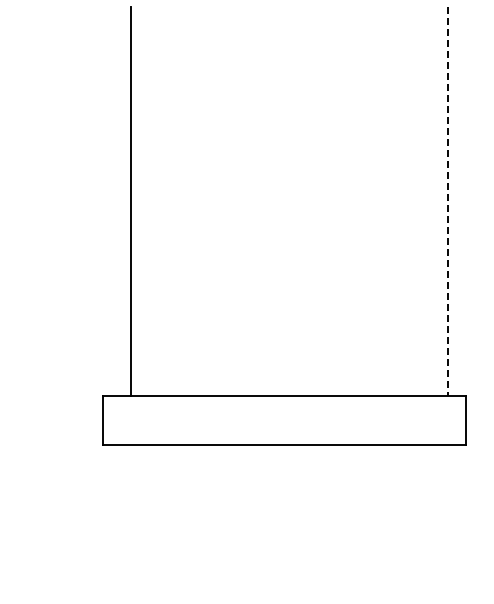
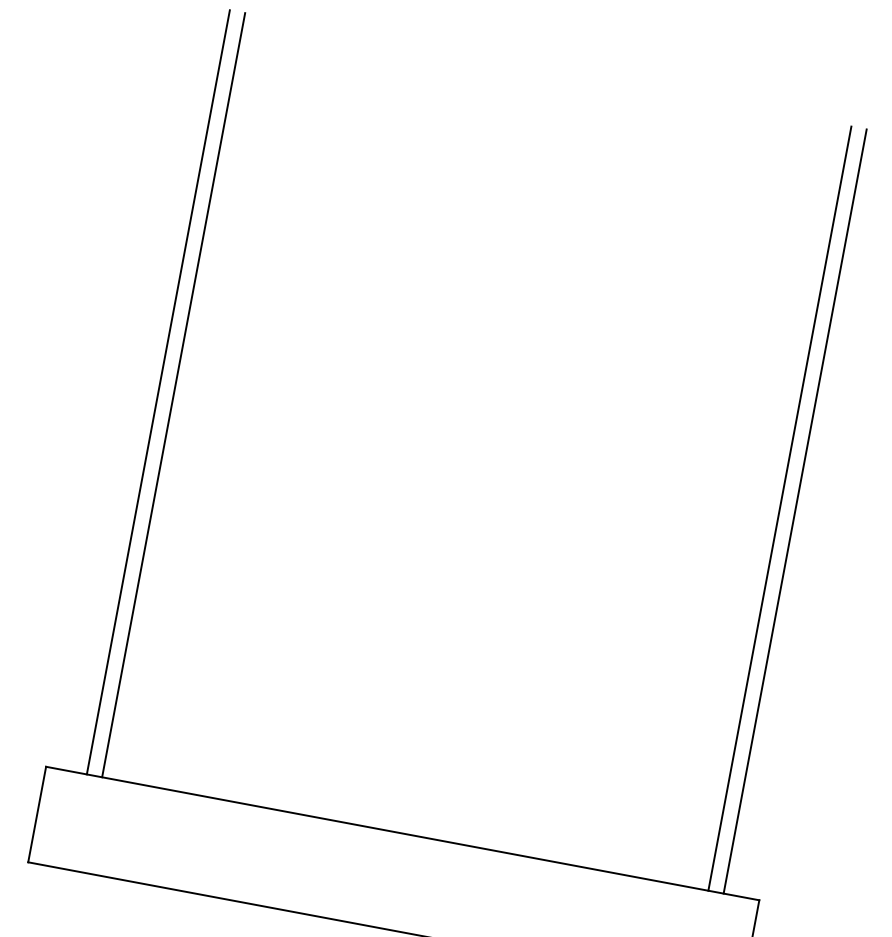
line: (123, 201) -> (158, 392), added
line: (440, 201) -> (780, 509), added
line: (447, 201) -> (794, 511), dashed -> solid

